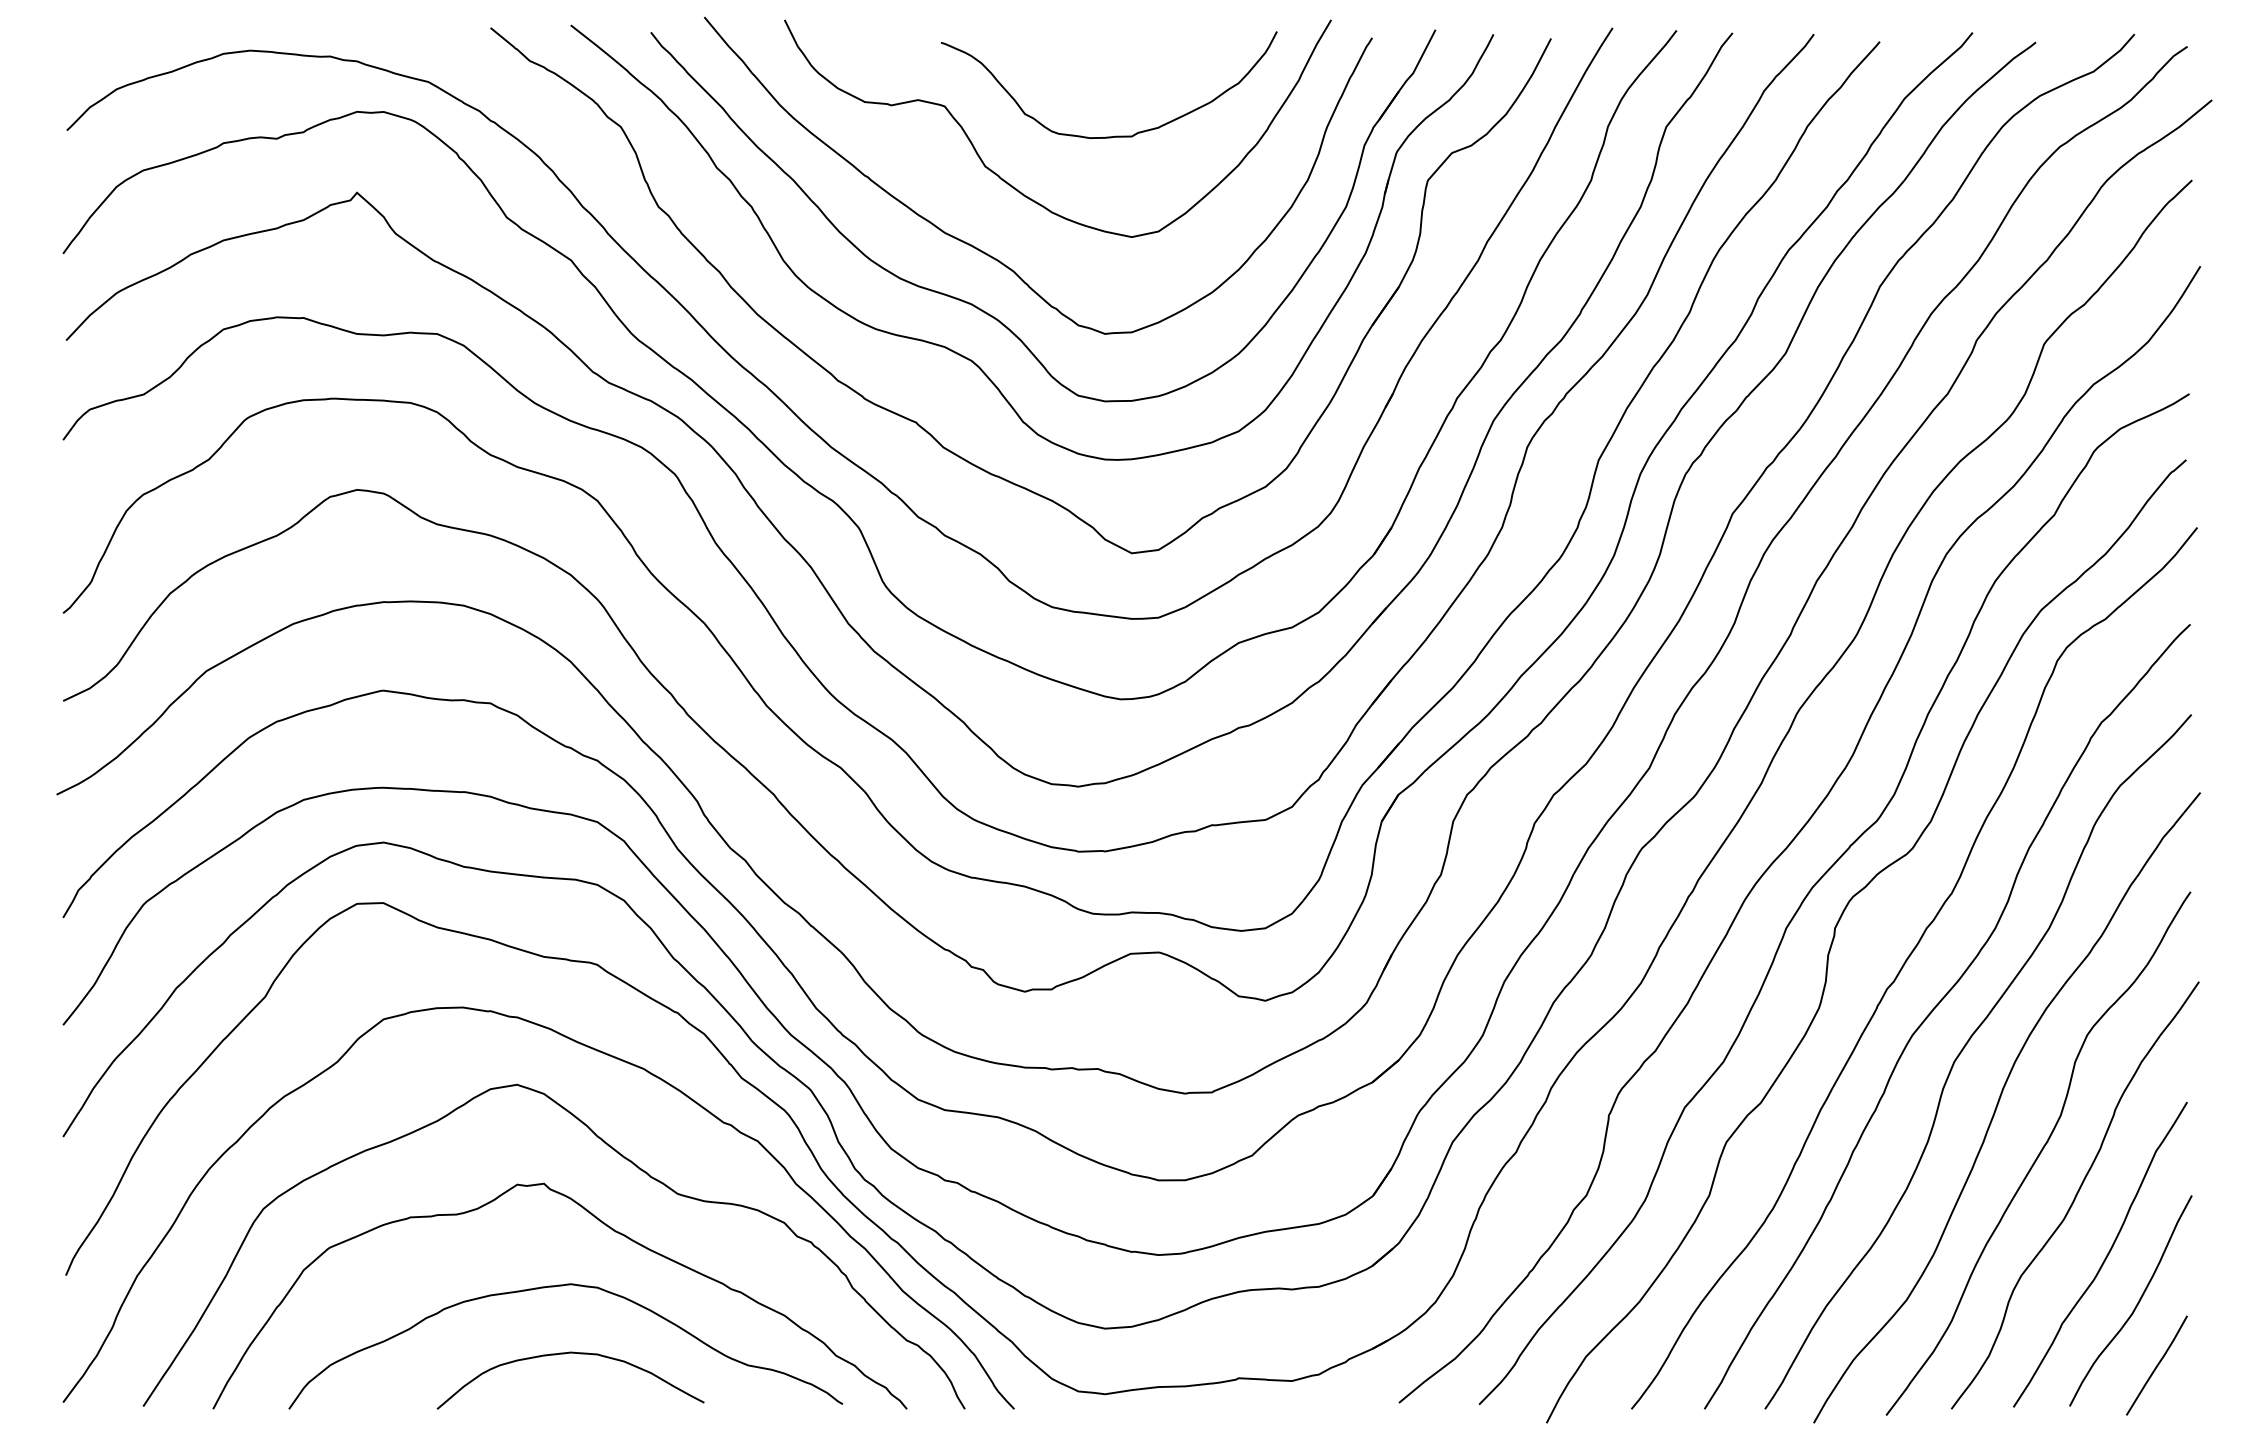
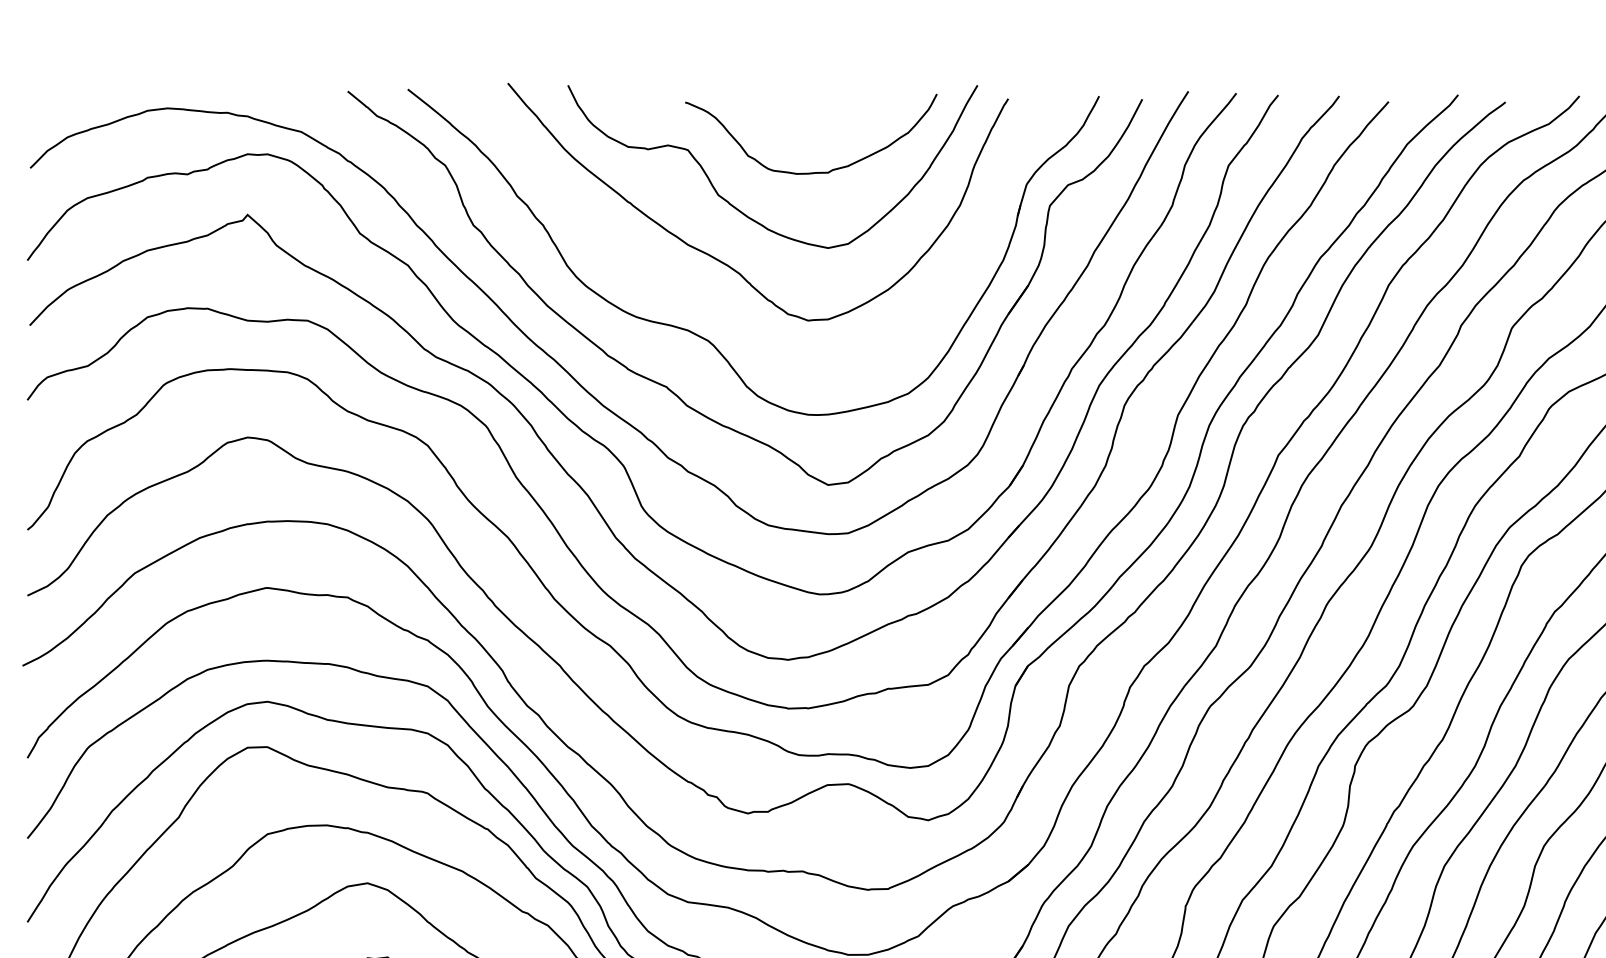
part: (984, 310) -> (717, 303), removed

